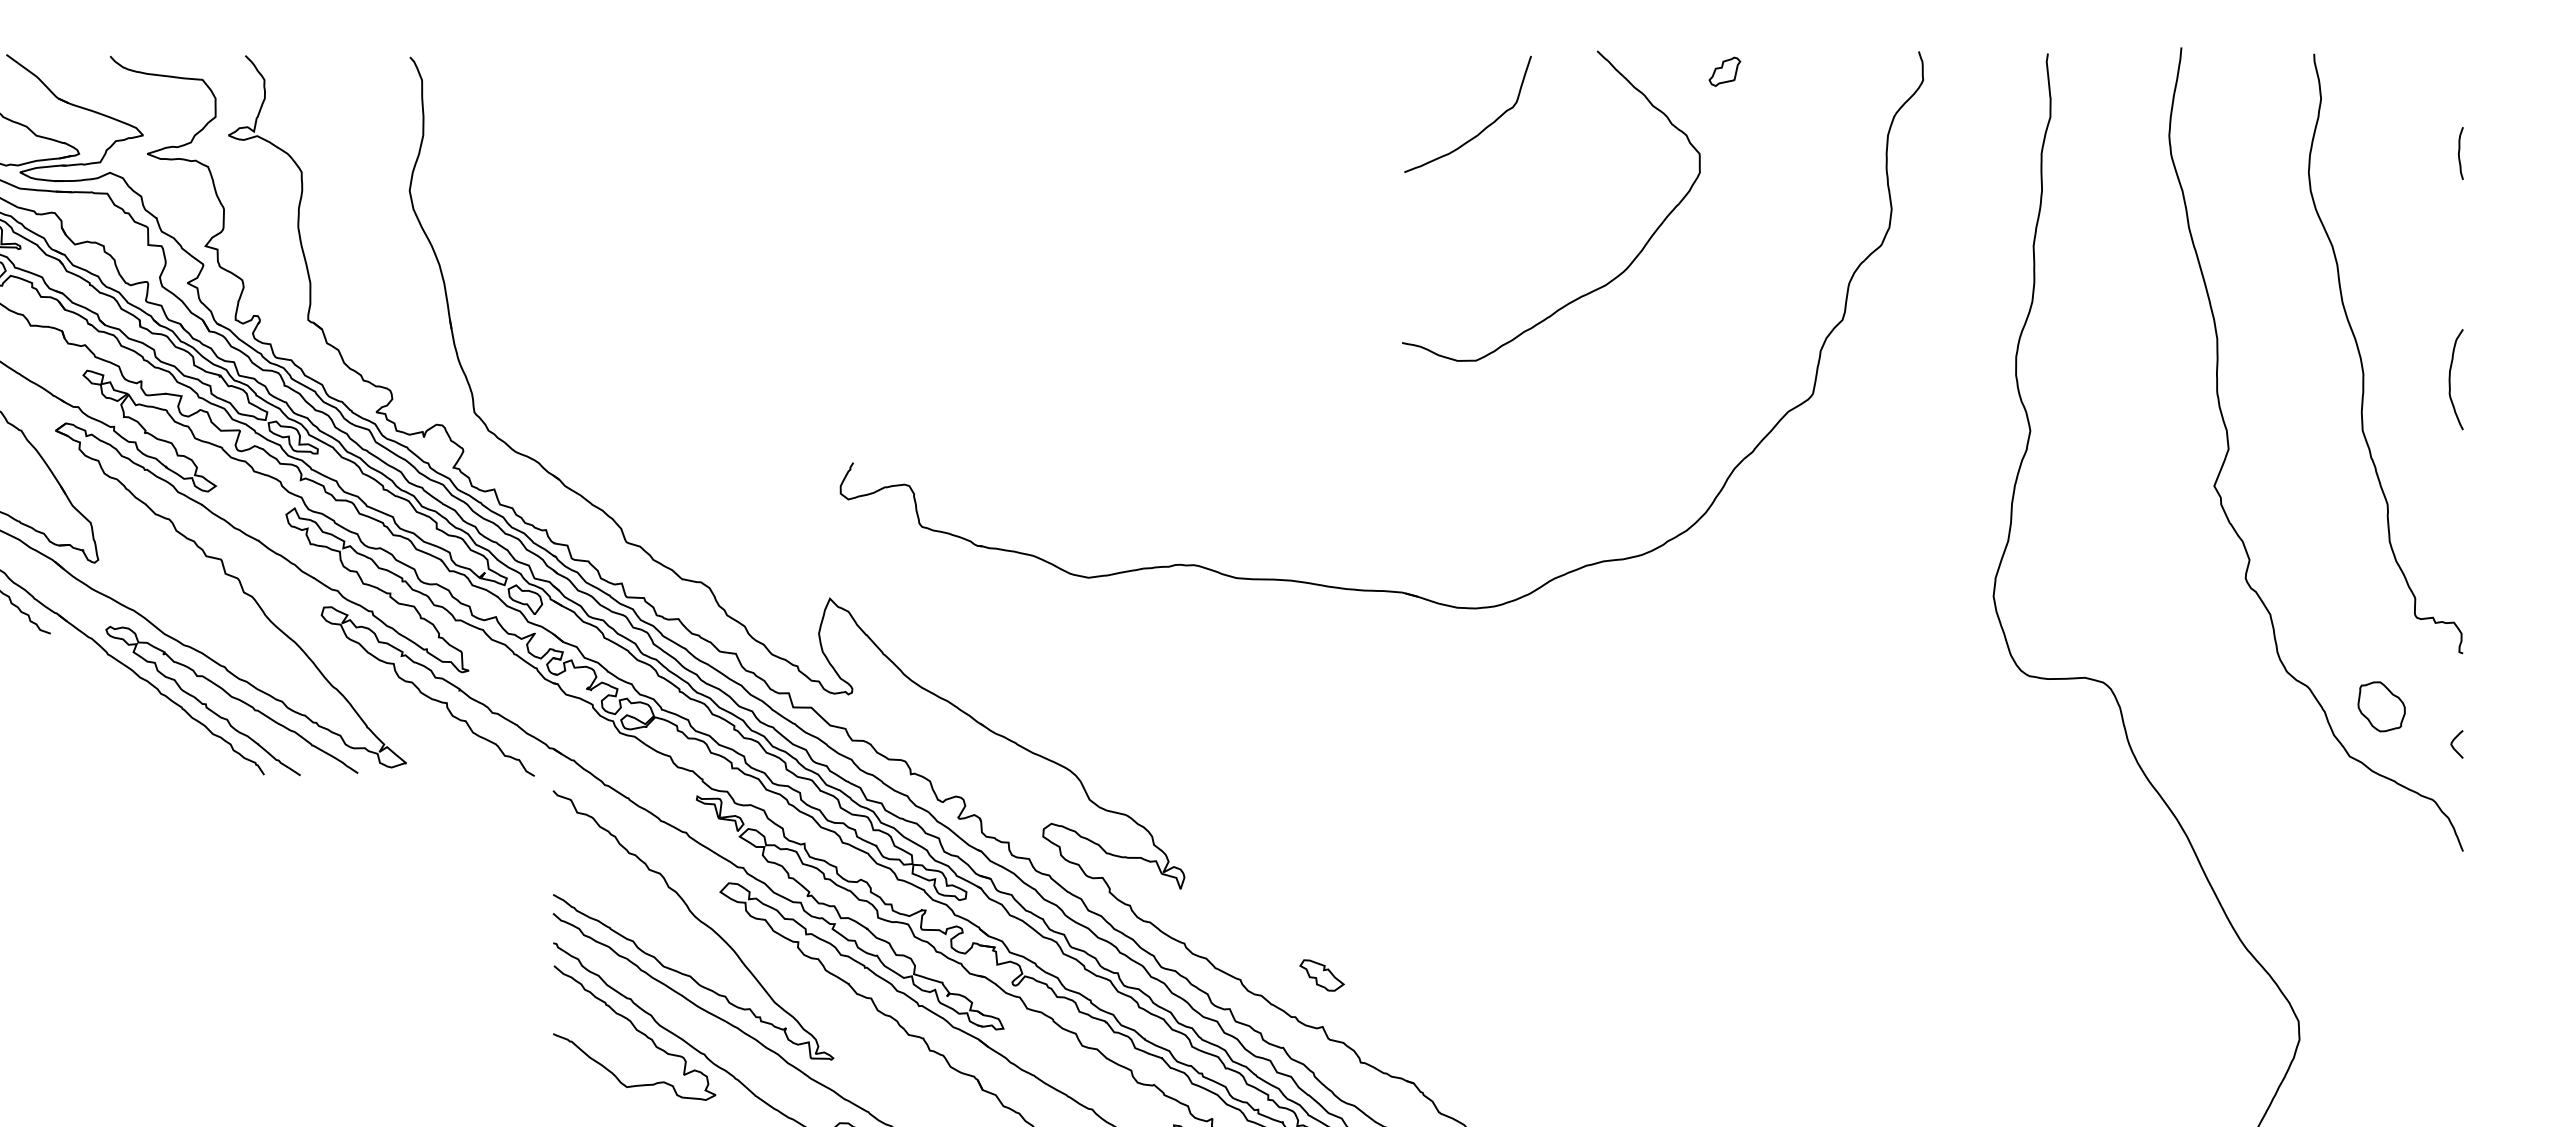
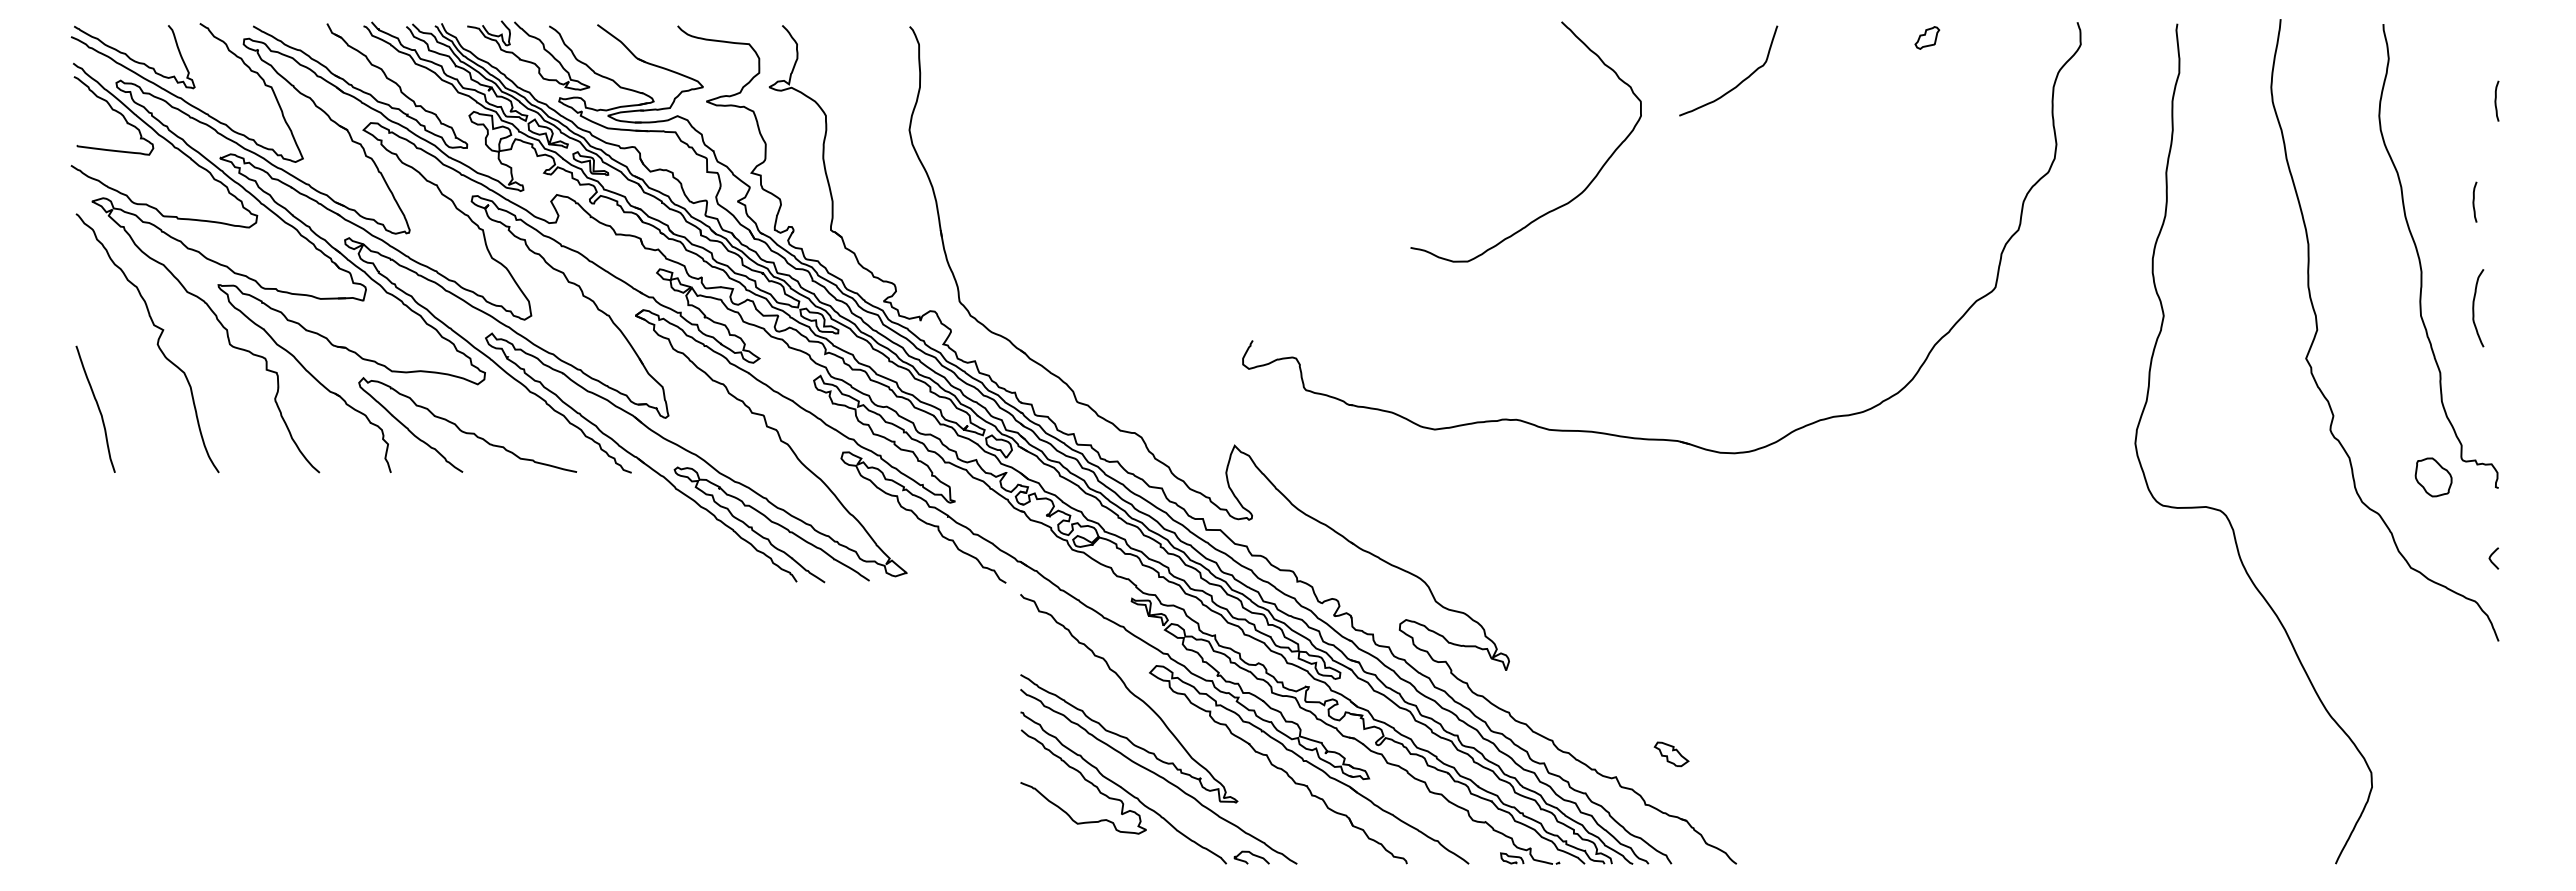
curve: (2431, 283) -> (2474, 201), added
curve: (1593, 289) -> (1558, 206), moved
curve: (2451, 380) -> (2474, 308), moved
part: (2381, 706) -> (2433, 477), moved
part: (1321, 975) -> (1671, 754), moved

